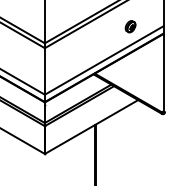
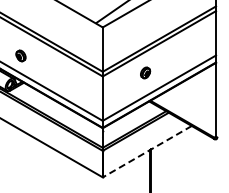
part: (130, 26) -> (145, 72), moved
line: (90, 126) -> (146, 151), solid -> dashed

